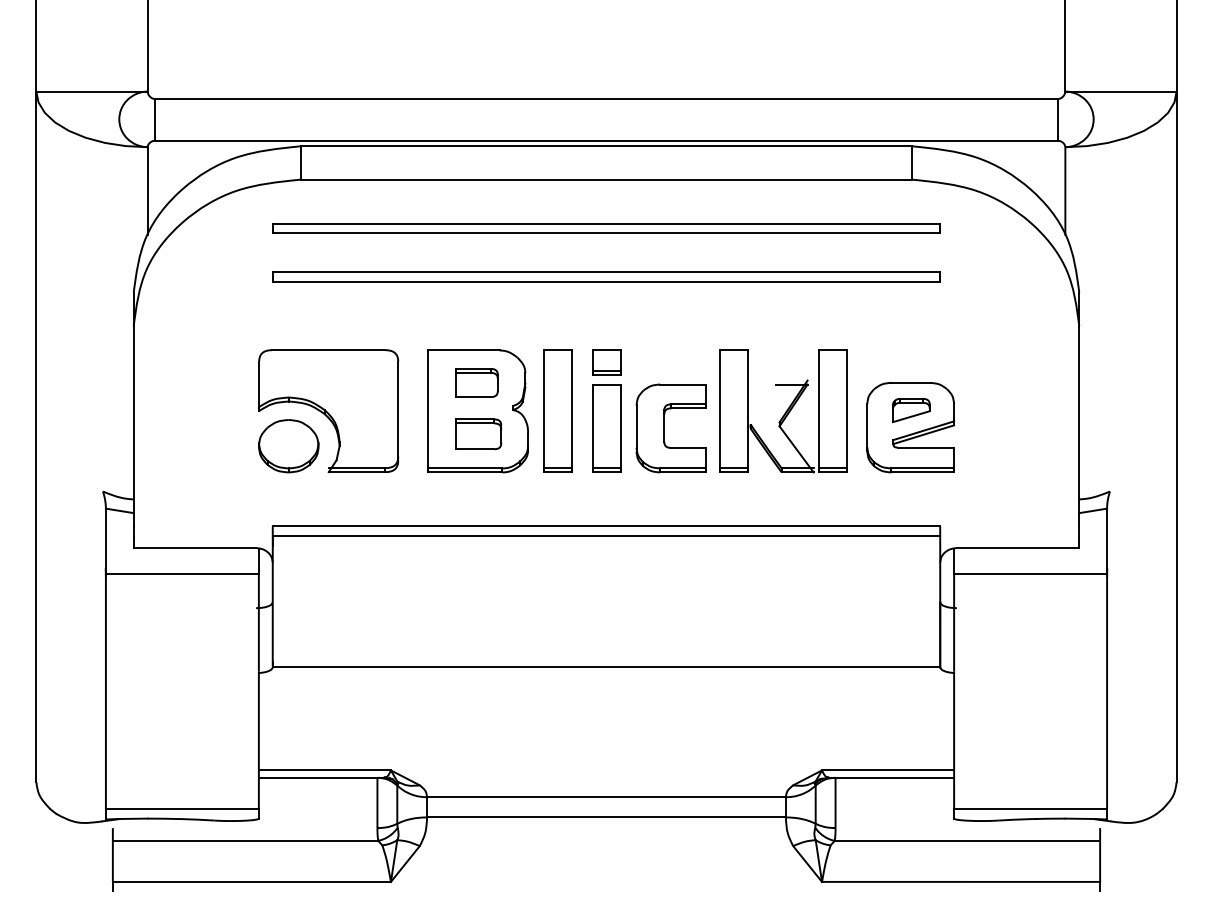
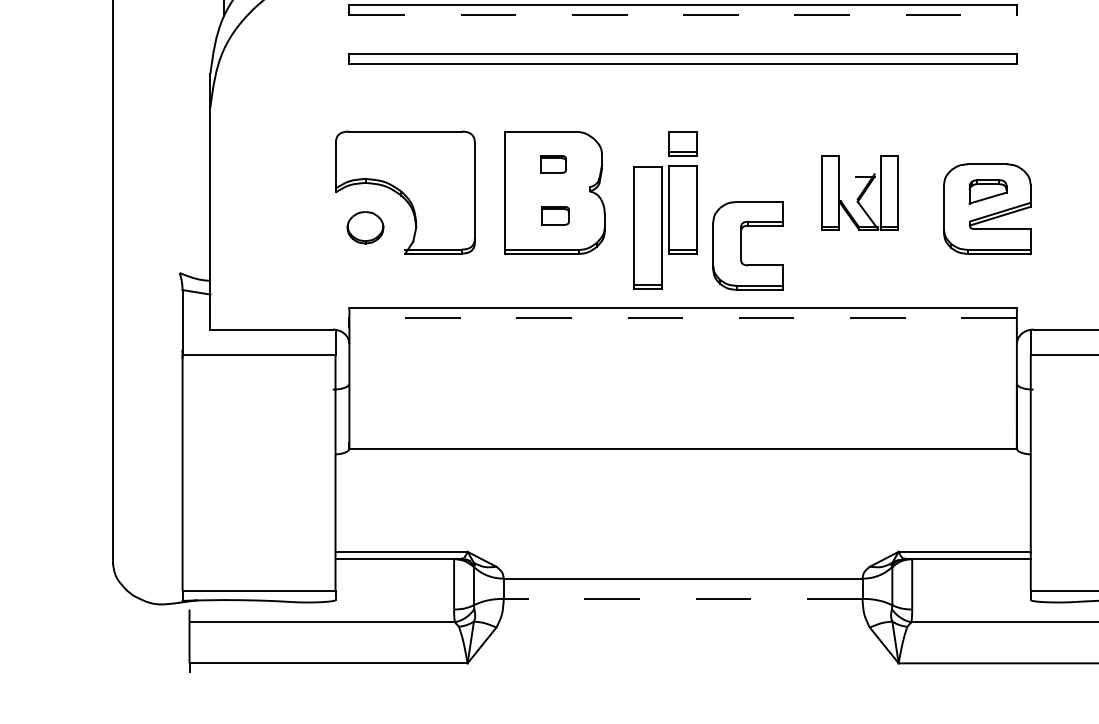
line: (606, 233) -> (683, 14), solid -> dashed
part: (476, 382) -> (553, 163), size x0.6
part: (557, 410) -> (647, 226), moved
part: (783, 411) -> (860, 192), size x0.6
part: (670, 428) -> (747, 245), moved
part: (478, 434) -> (555, 215), size x0.6
part: (288, 446) -> (365, 227), size x0.6
line: (606, 536) -> (683, 317), solid -> dashed
line: (605, 817) -> (682, 598), solid -> dashed

